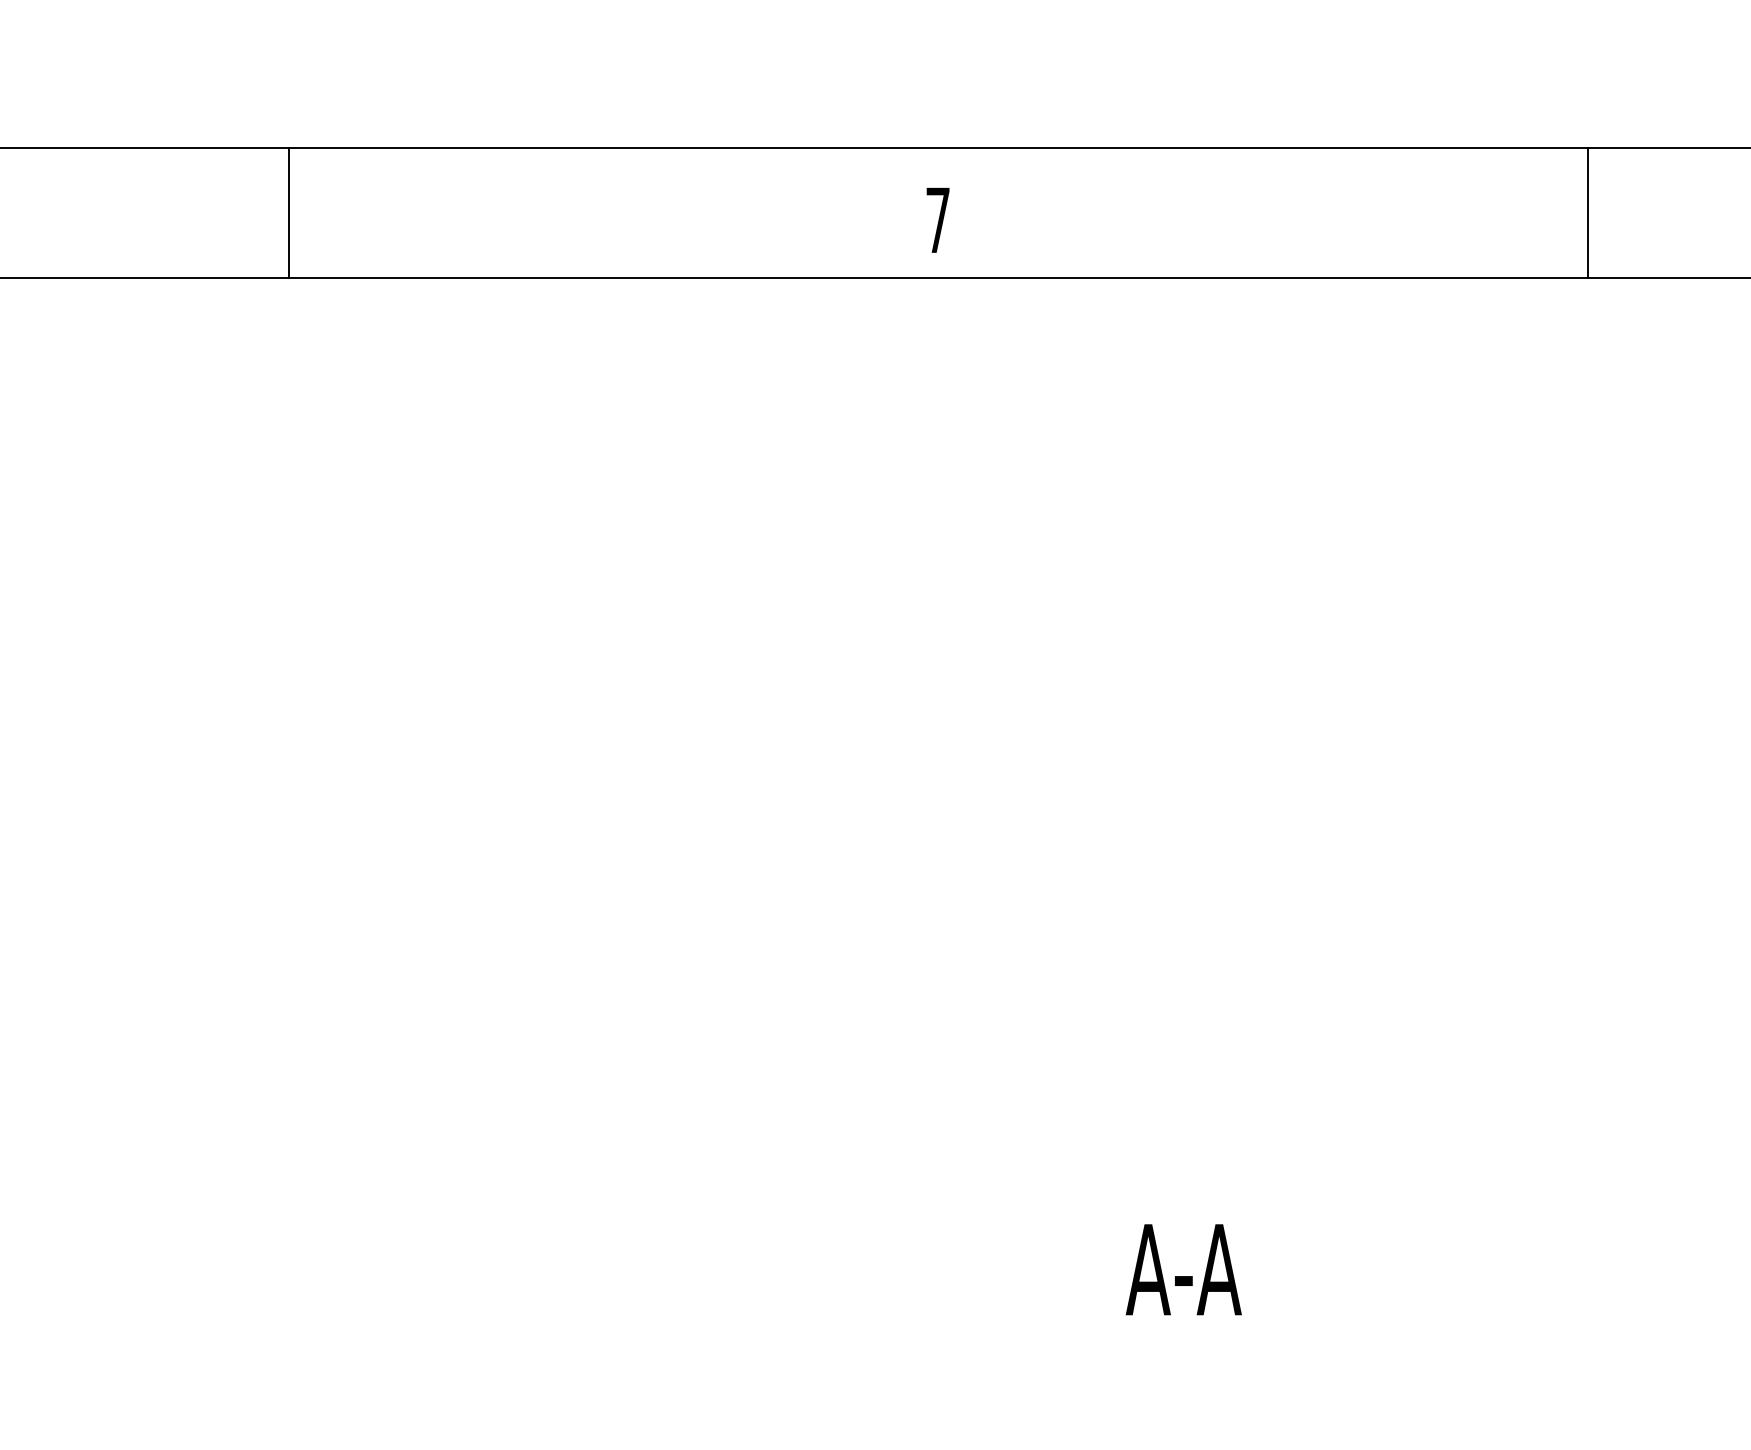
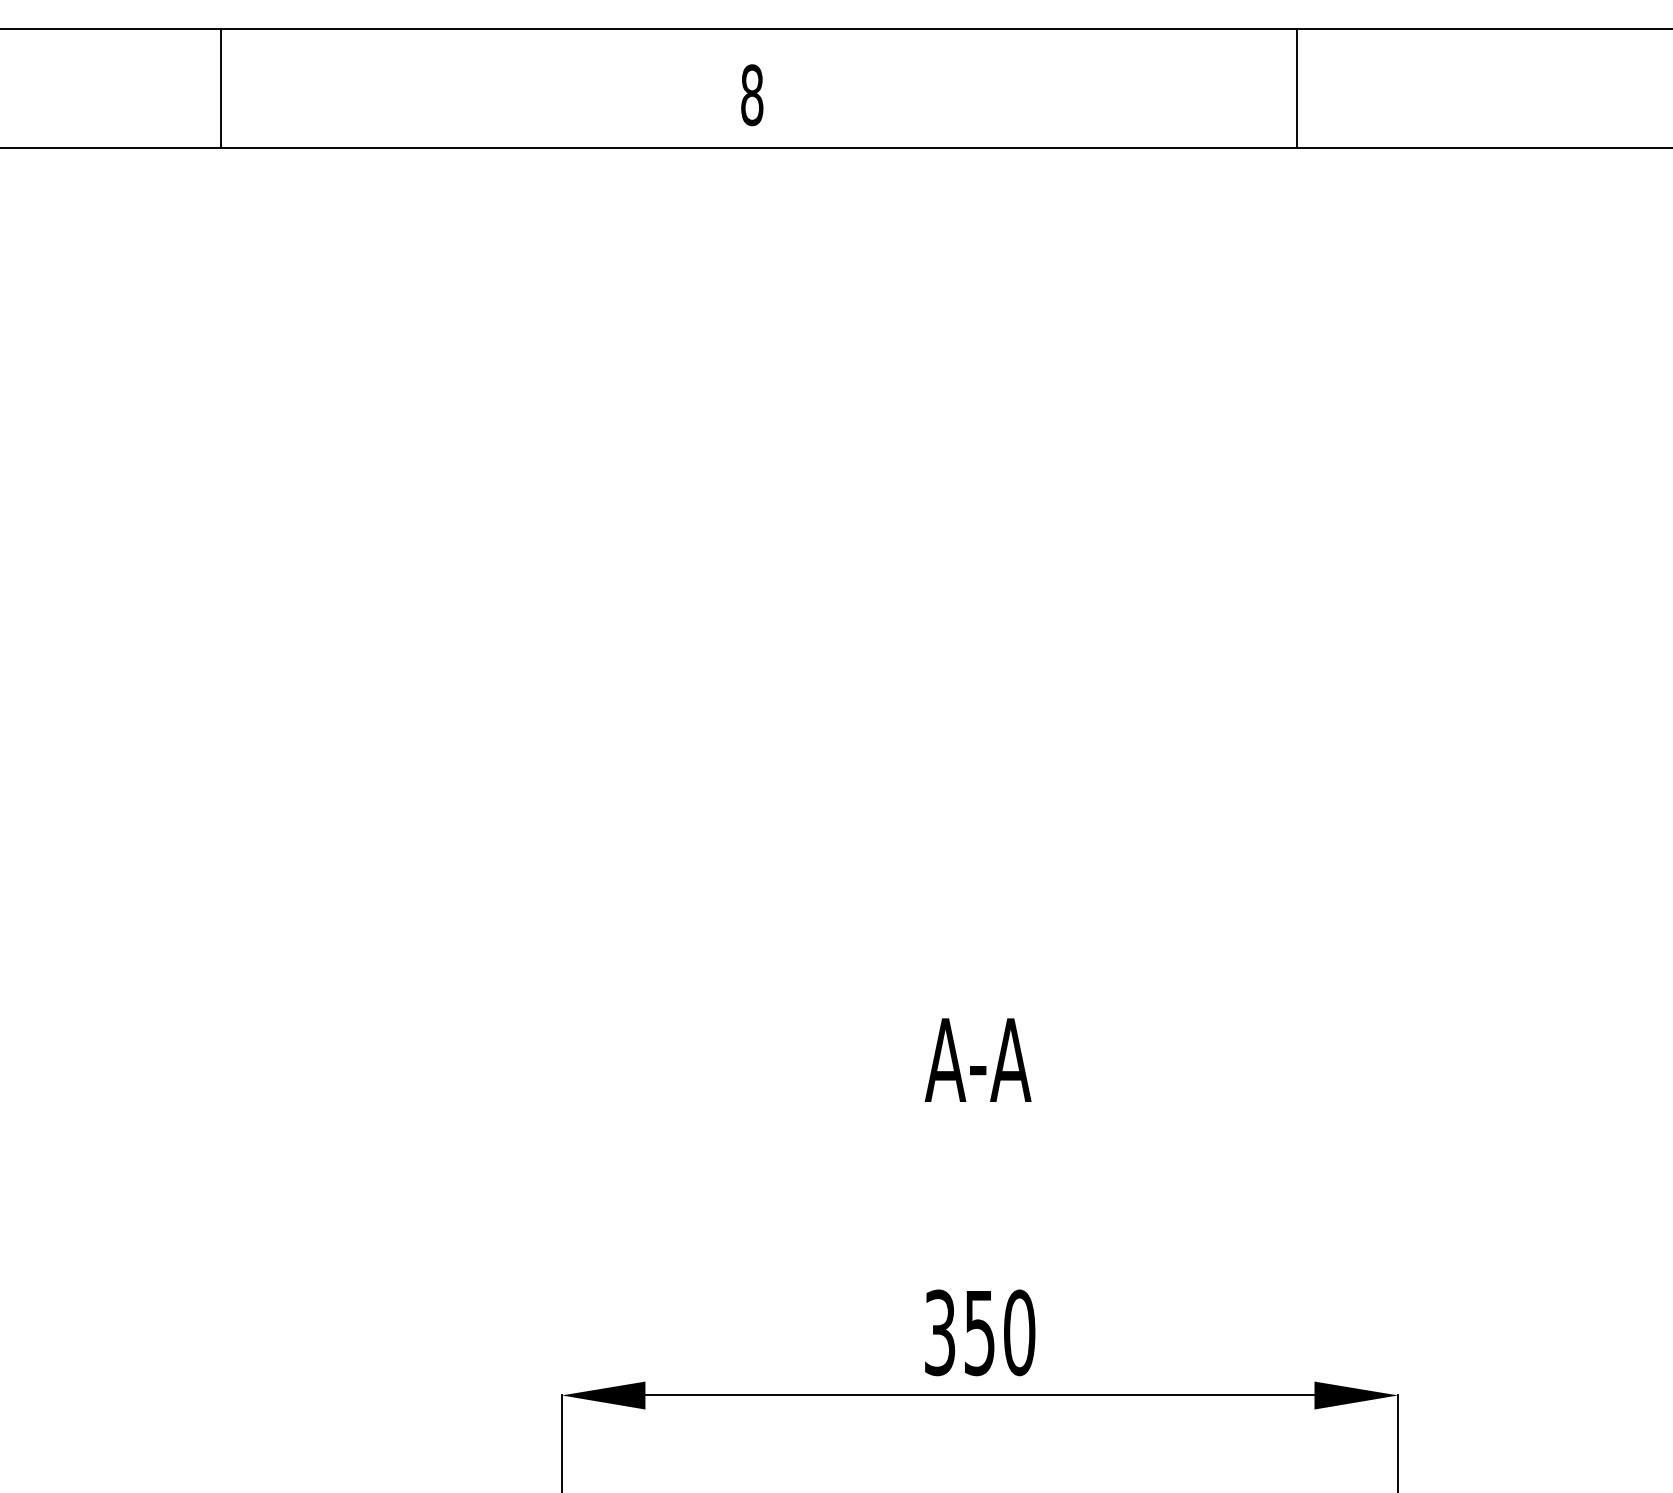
line: (289, 213) -> (221, 88), moved
line: (1588, 213) -> (1297, 88), moved
text: (938, 220) -> (752, 95), 7 -> 8

